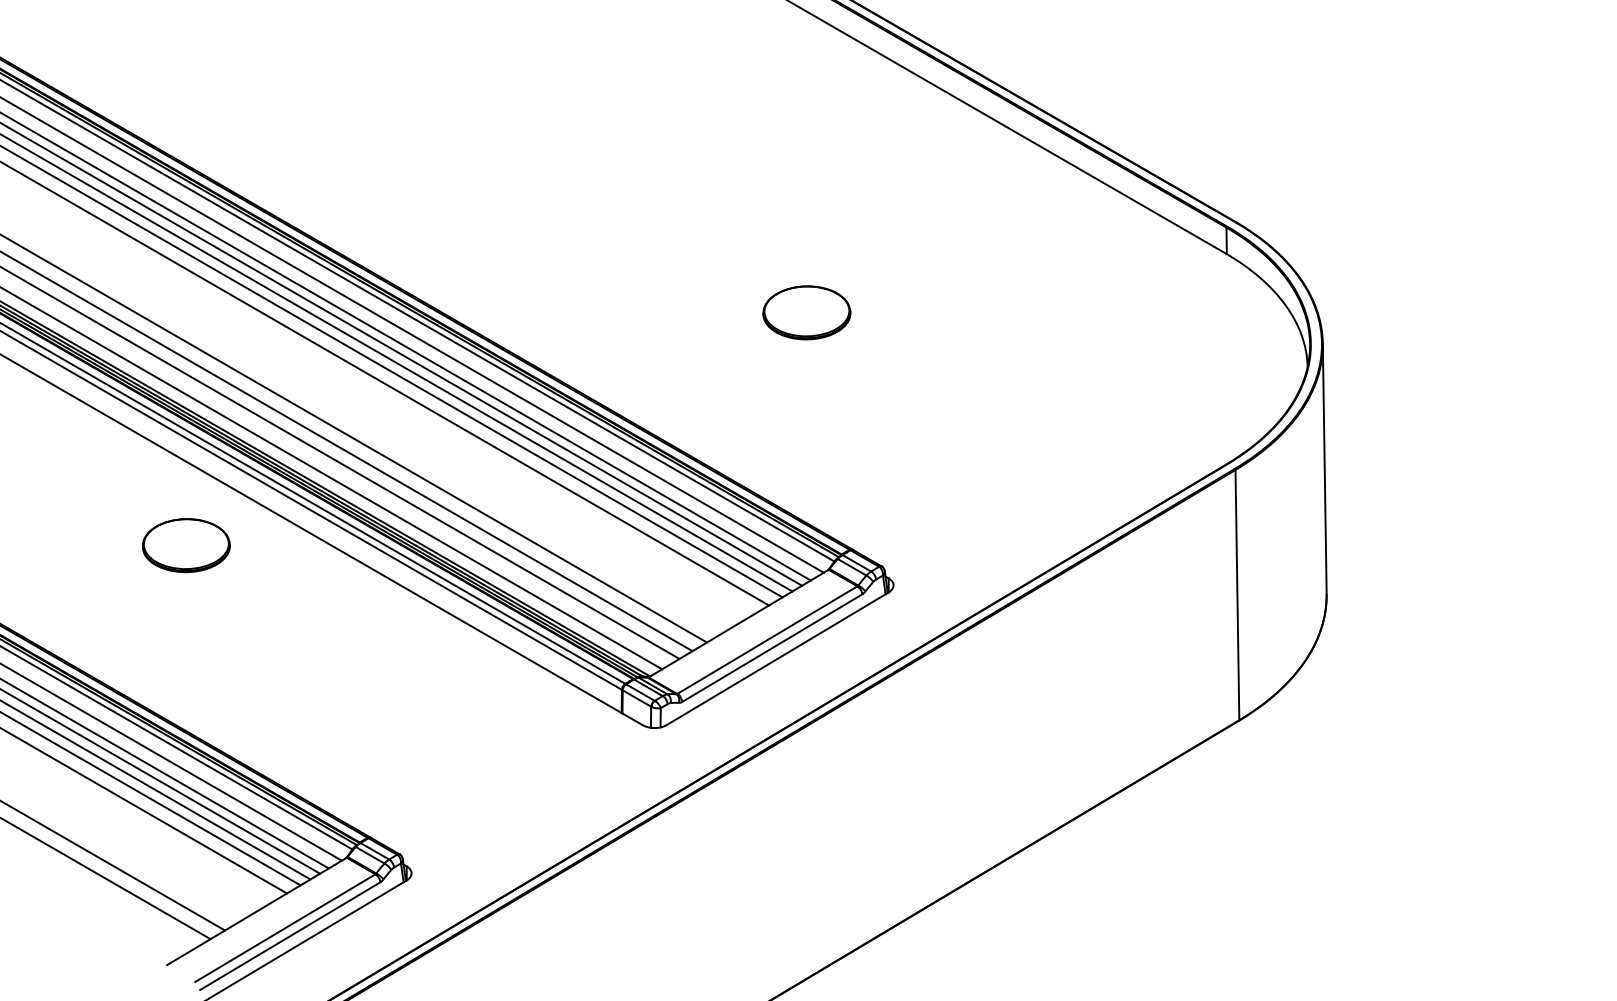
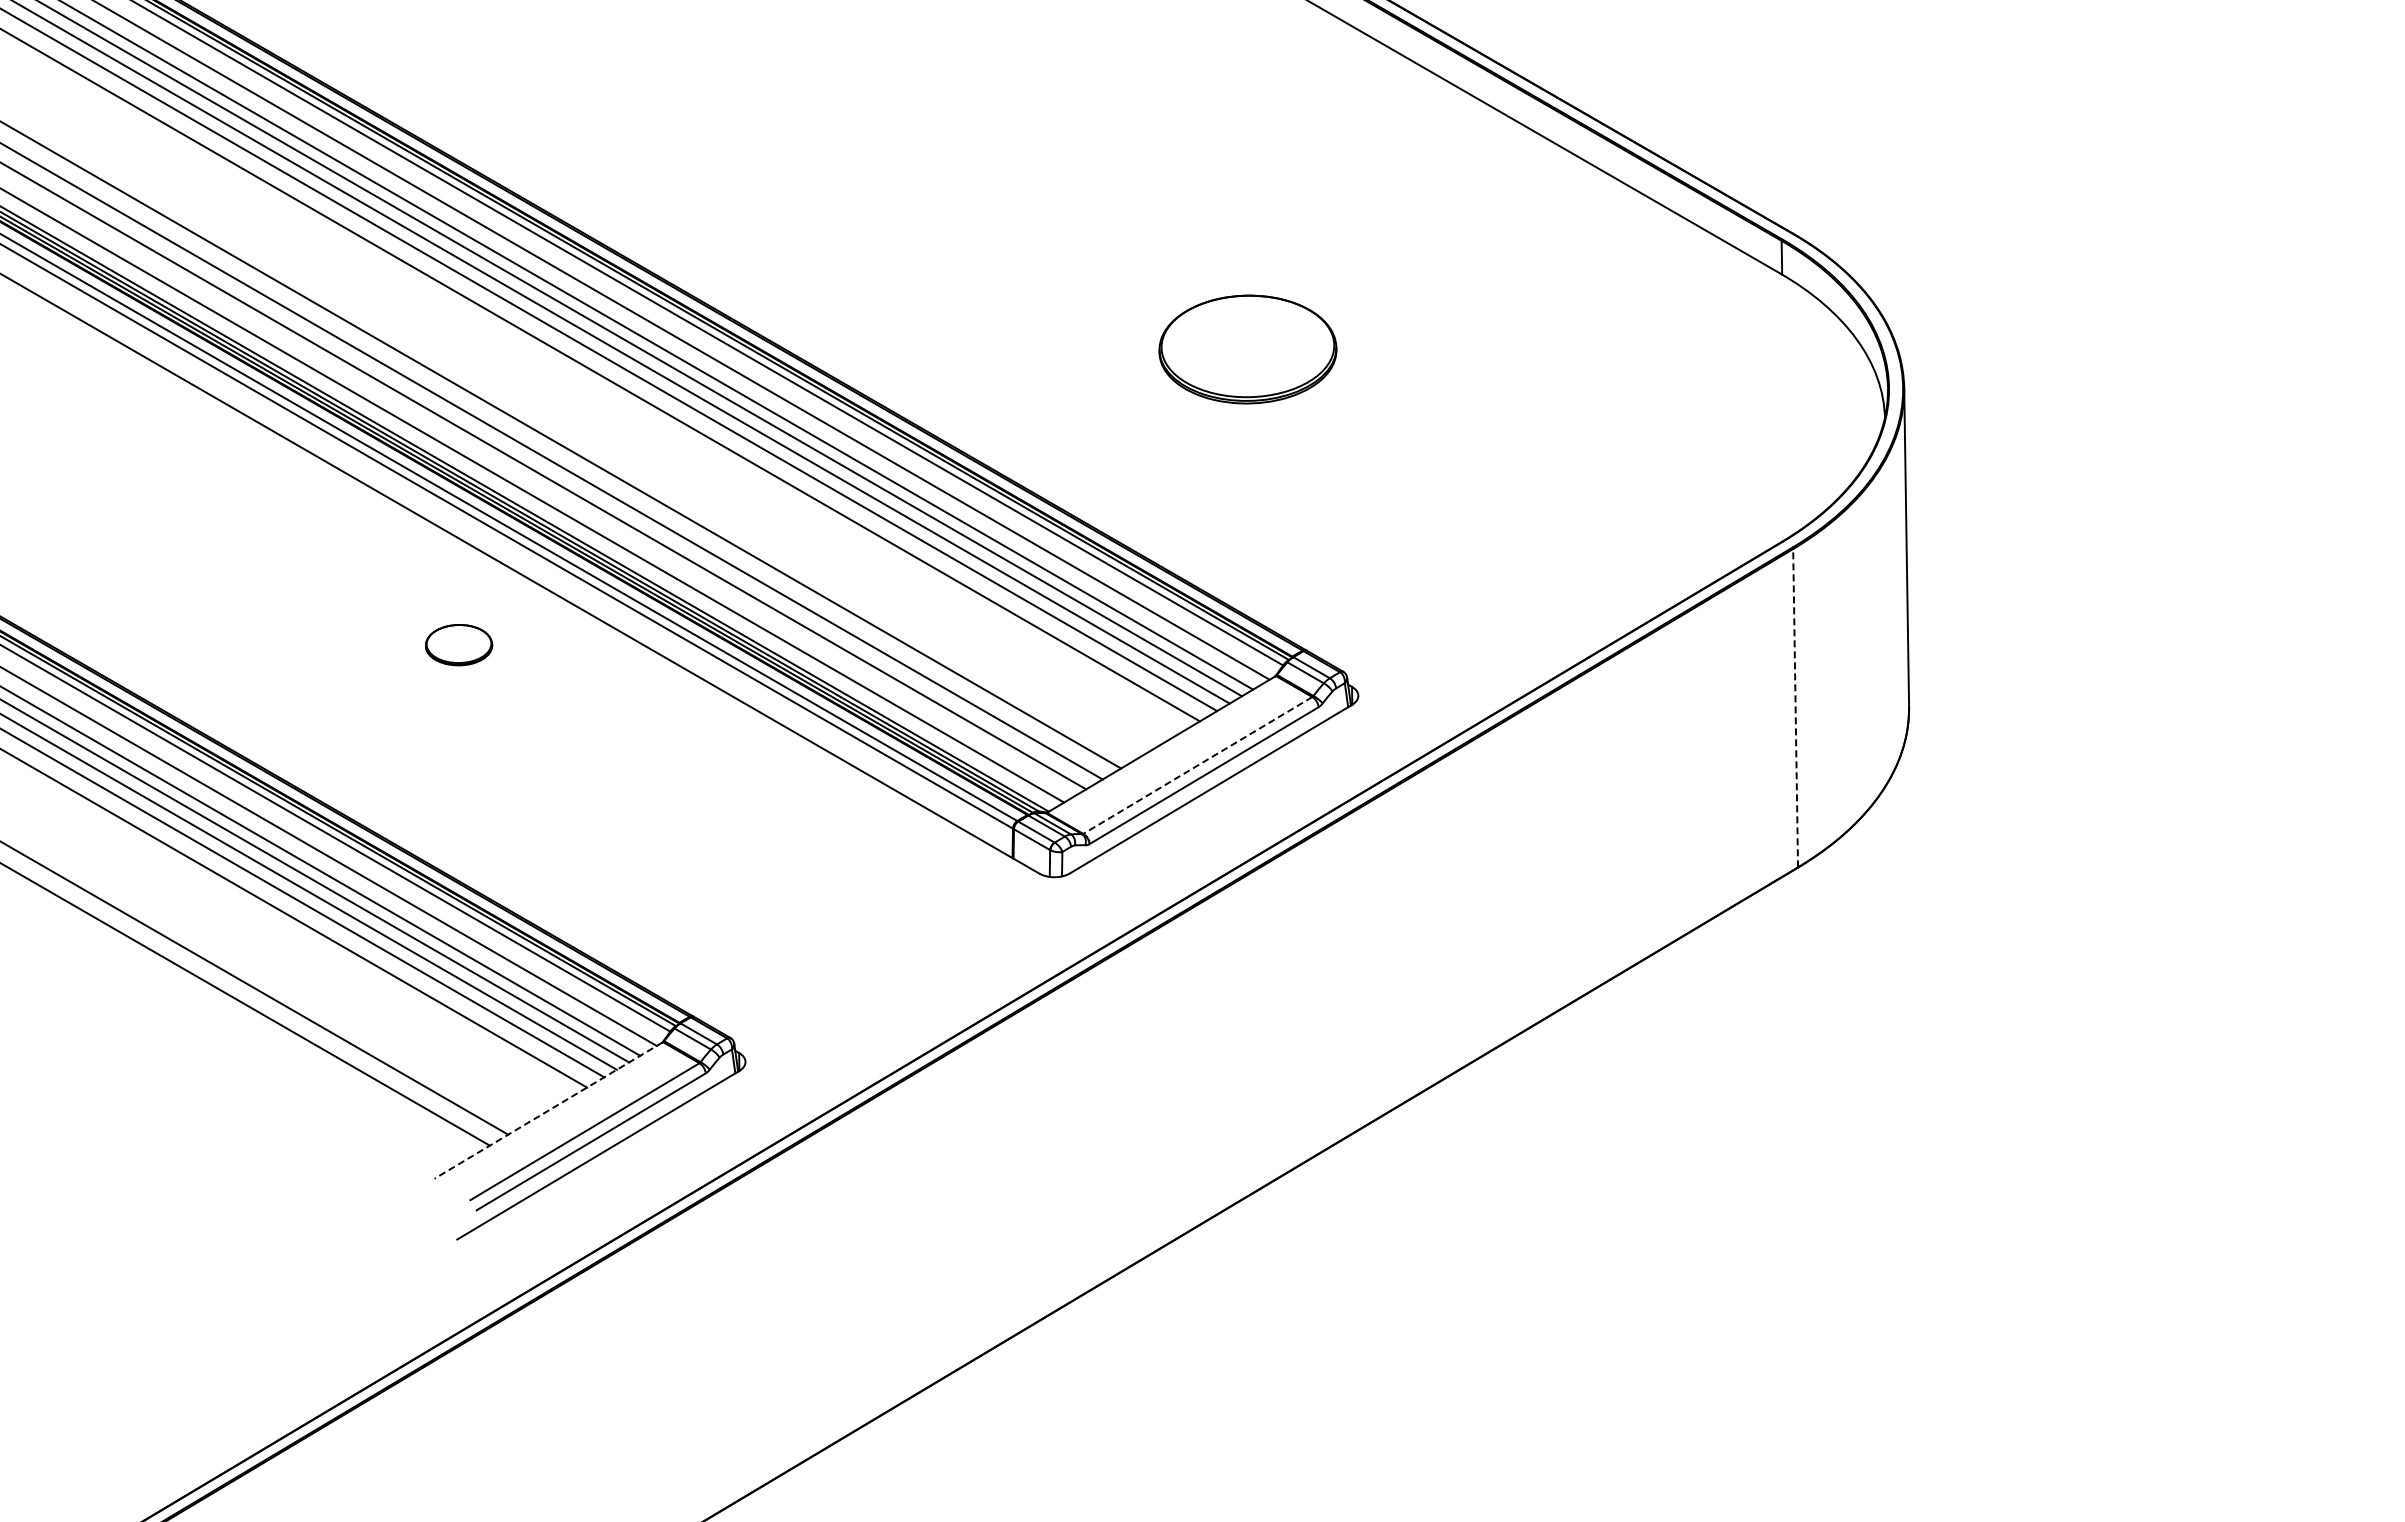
part: (807, 312) -> (1248, 348), size x1.6
part: (185, 545) -> (458, 644), size x0.6
line: (1237, 594) -> (1795, 707), solid -> dashed
line: (767, 640) -> (1197, 765), solid -> dashed
line: (256, 911) -> (548, 1110), solid -> dashed

